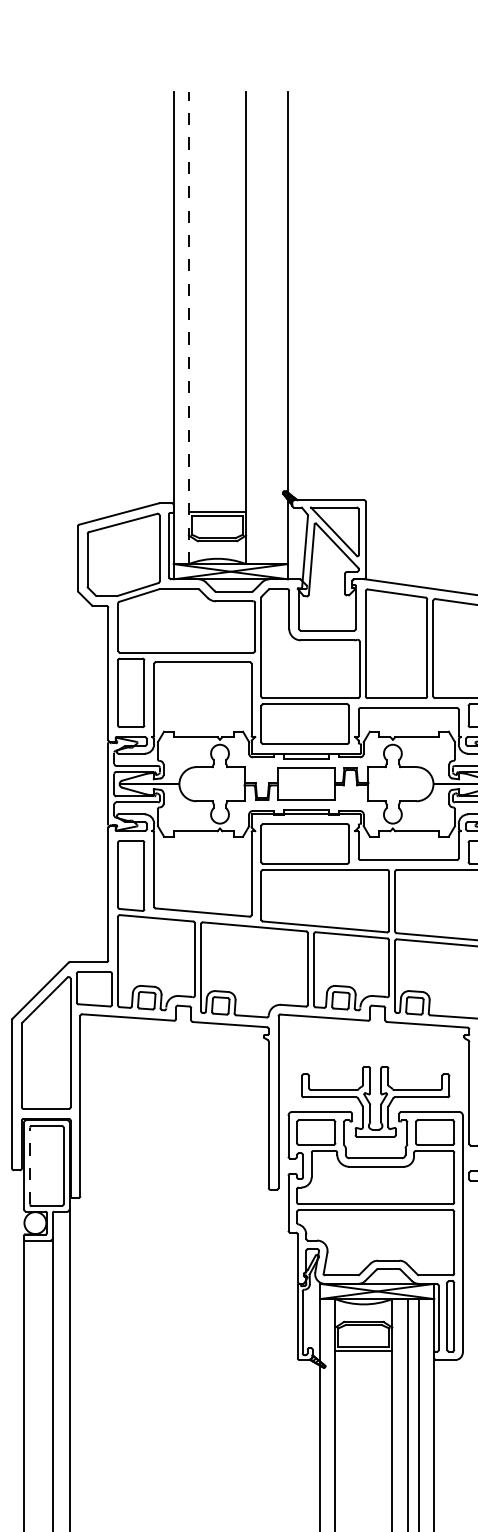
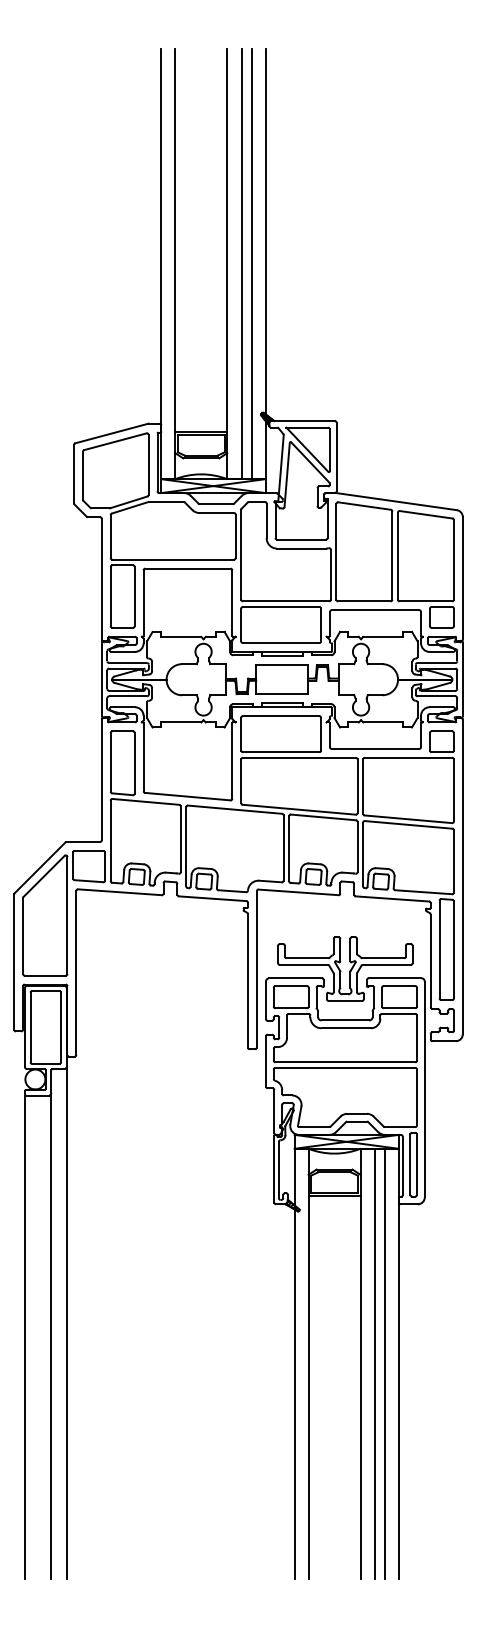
line: (189, 327) -> (175, 263), dashed -> solid
line: (261, 327) -> (241, 263), added
line: (272, 327) -> (251, 263), added
line: (30, 1165) -> (30, 1027), dashed -> solid

